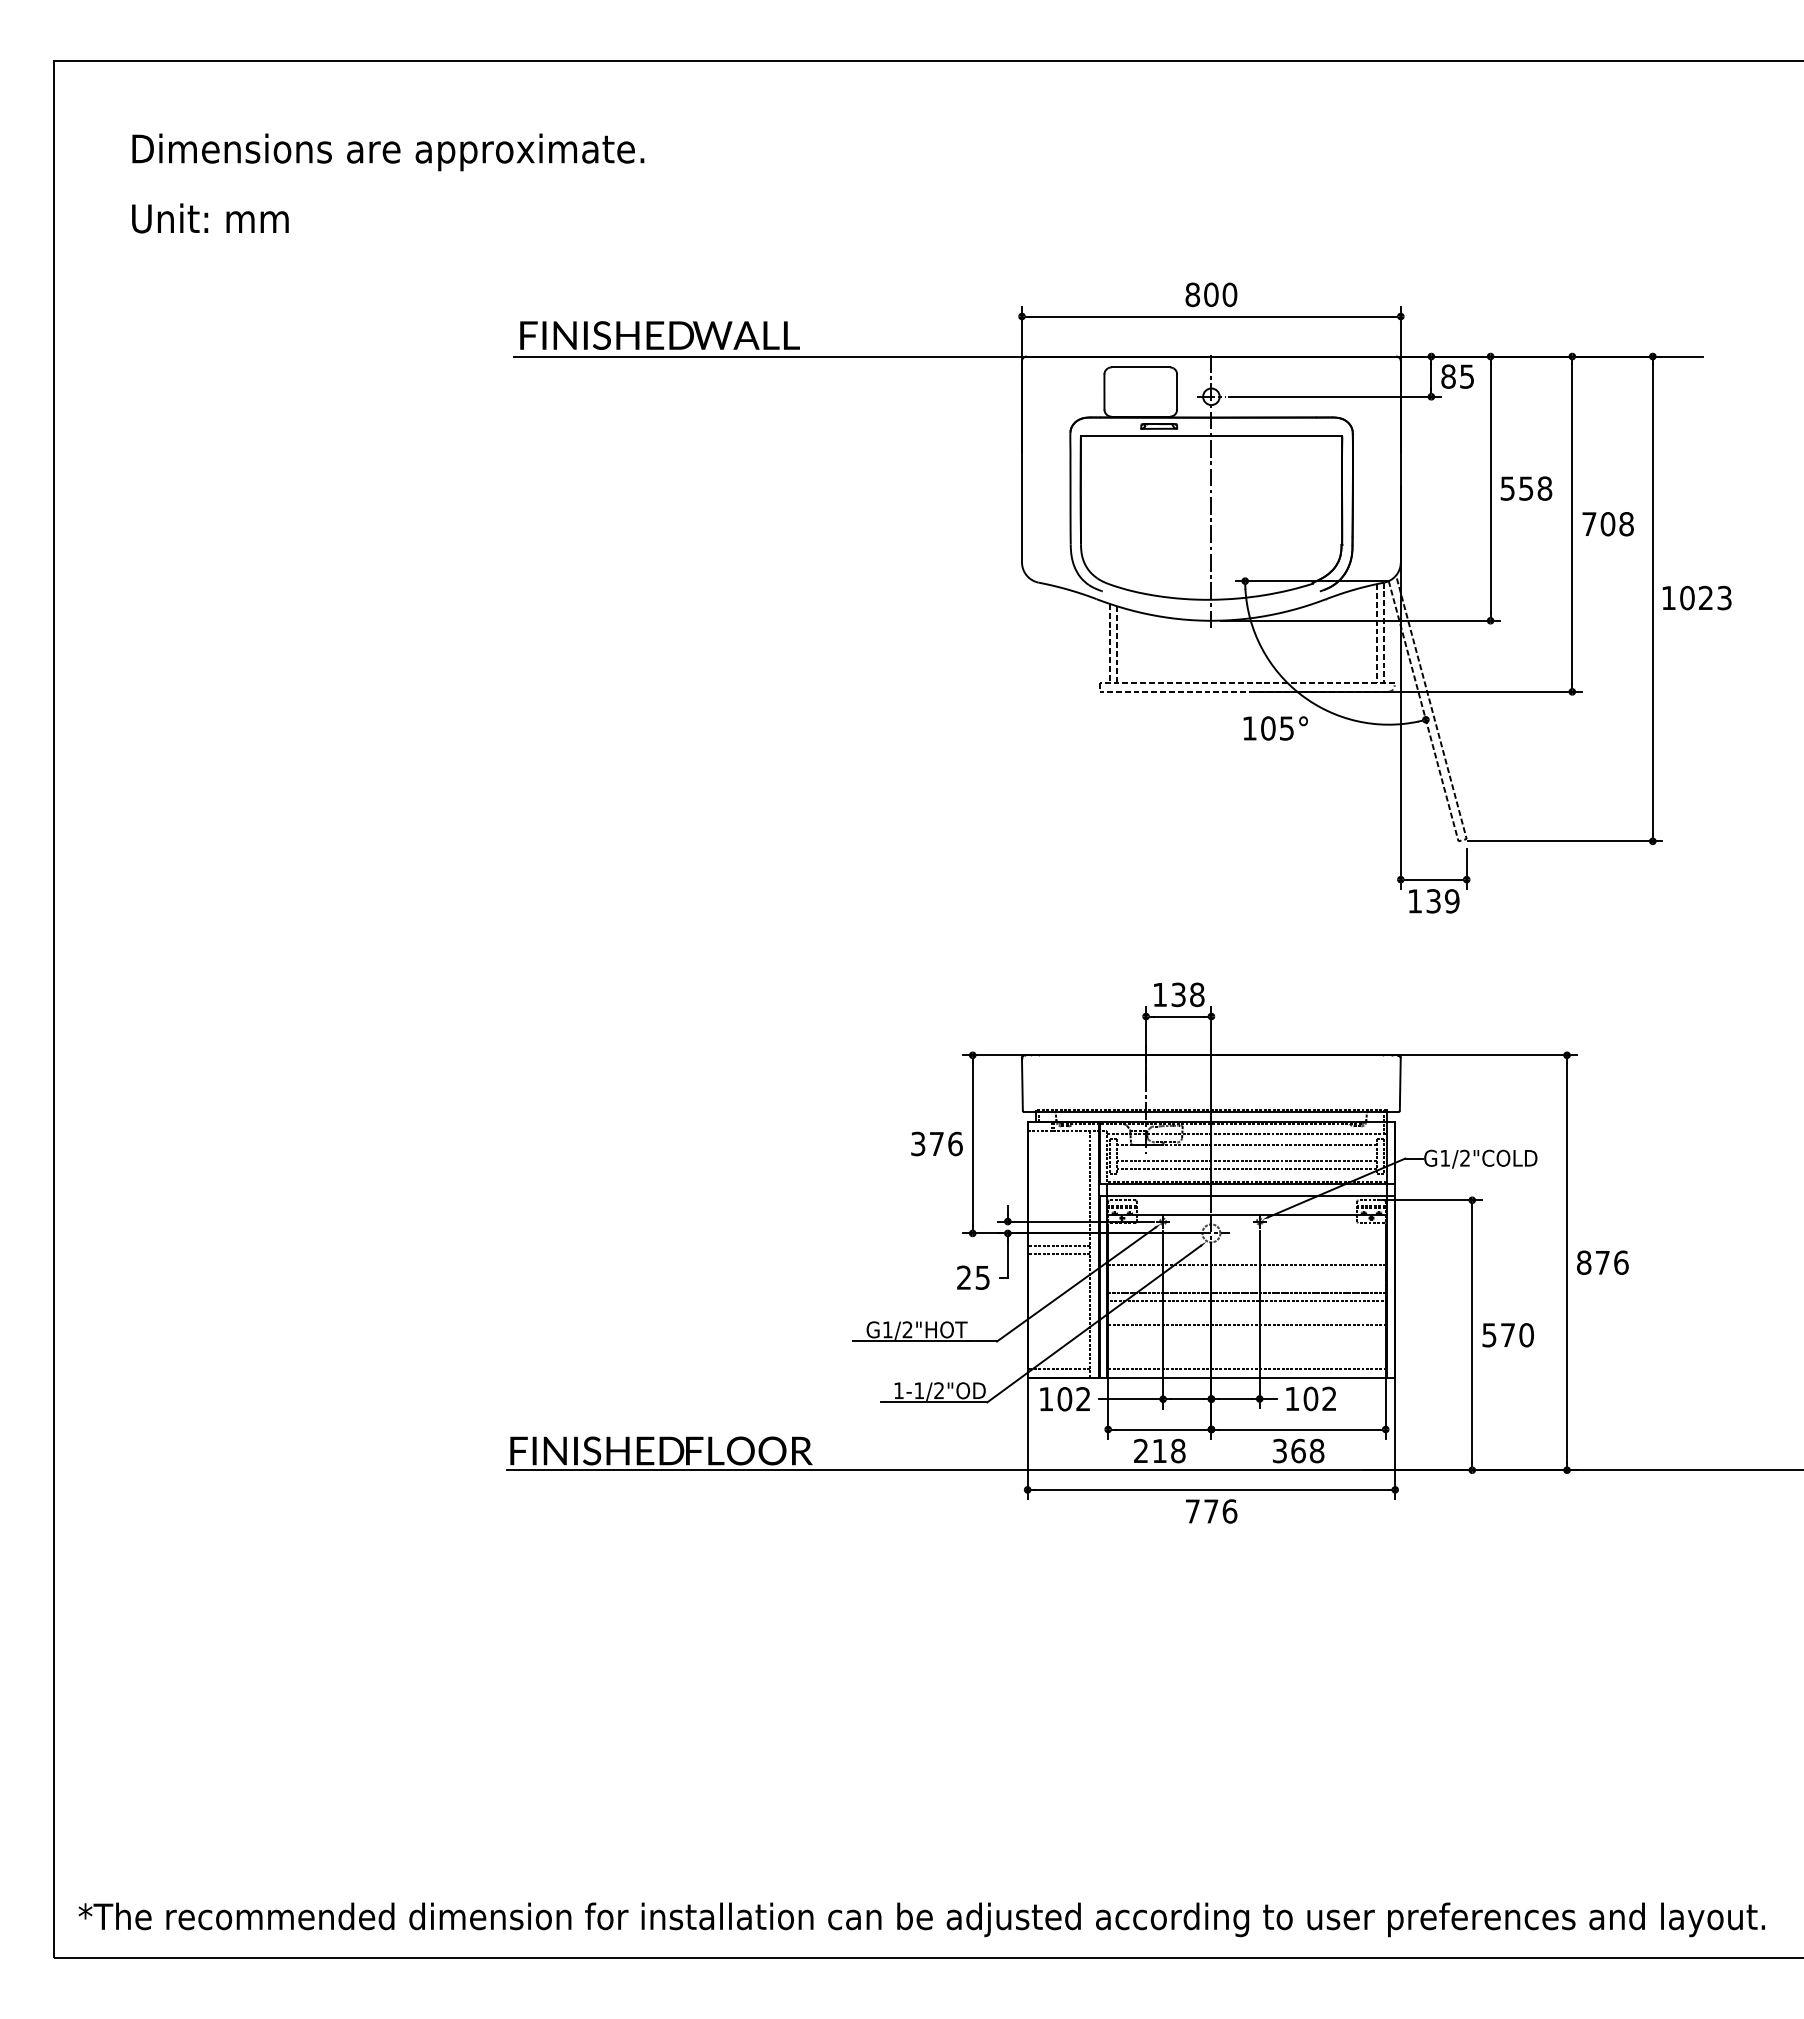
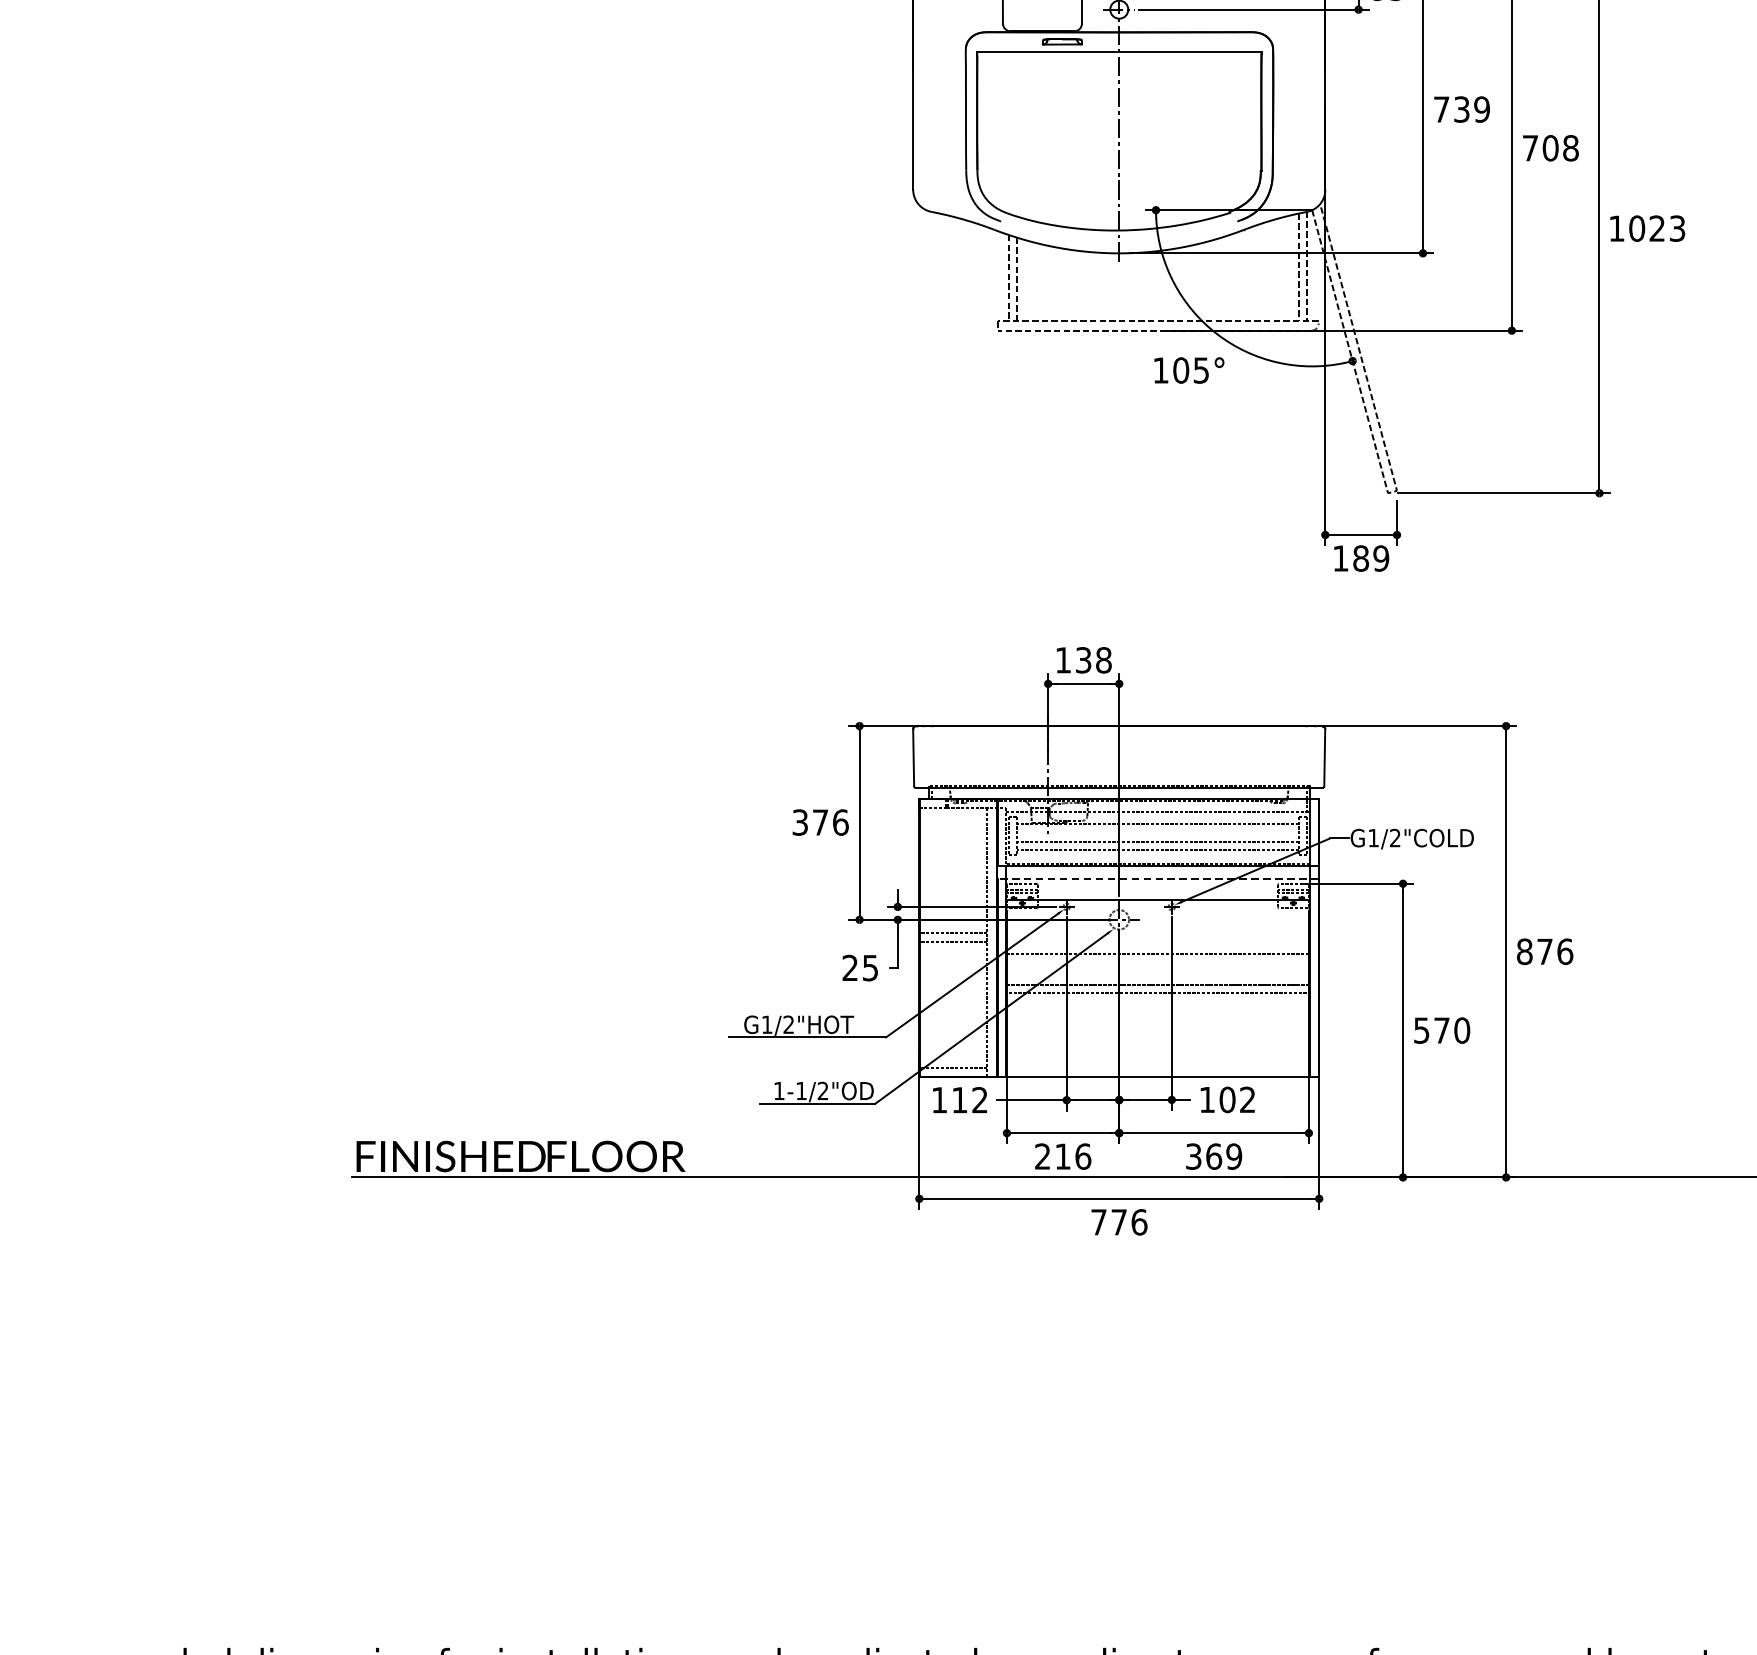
text: (1526, 488) -> (1462, 109), 558 -> 739
text: (1433, 901) -> (1360, 558), 139 -> 189
line: (1246, 1195) -> (1157, 878), solid -> dashed
line: (1246, 1324) -> (1157, 1018), removed
line: (1246, 1369) -> (1157, 1067), removed
text: (1064, 1399) -> (959, 1100), 102 -> 112
text: (1178, 1450) -> (1083, 1156), 218 -> 216
text: (1316, 1451) -> (1233, 1157), 368 -> 369

